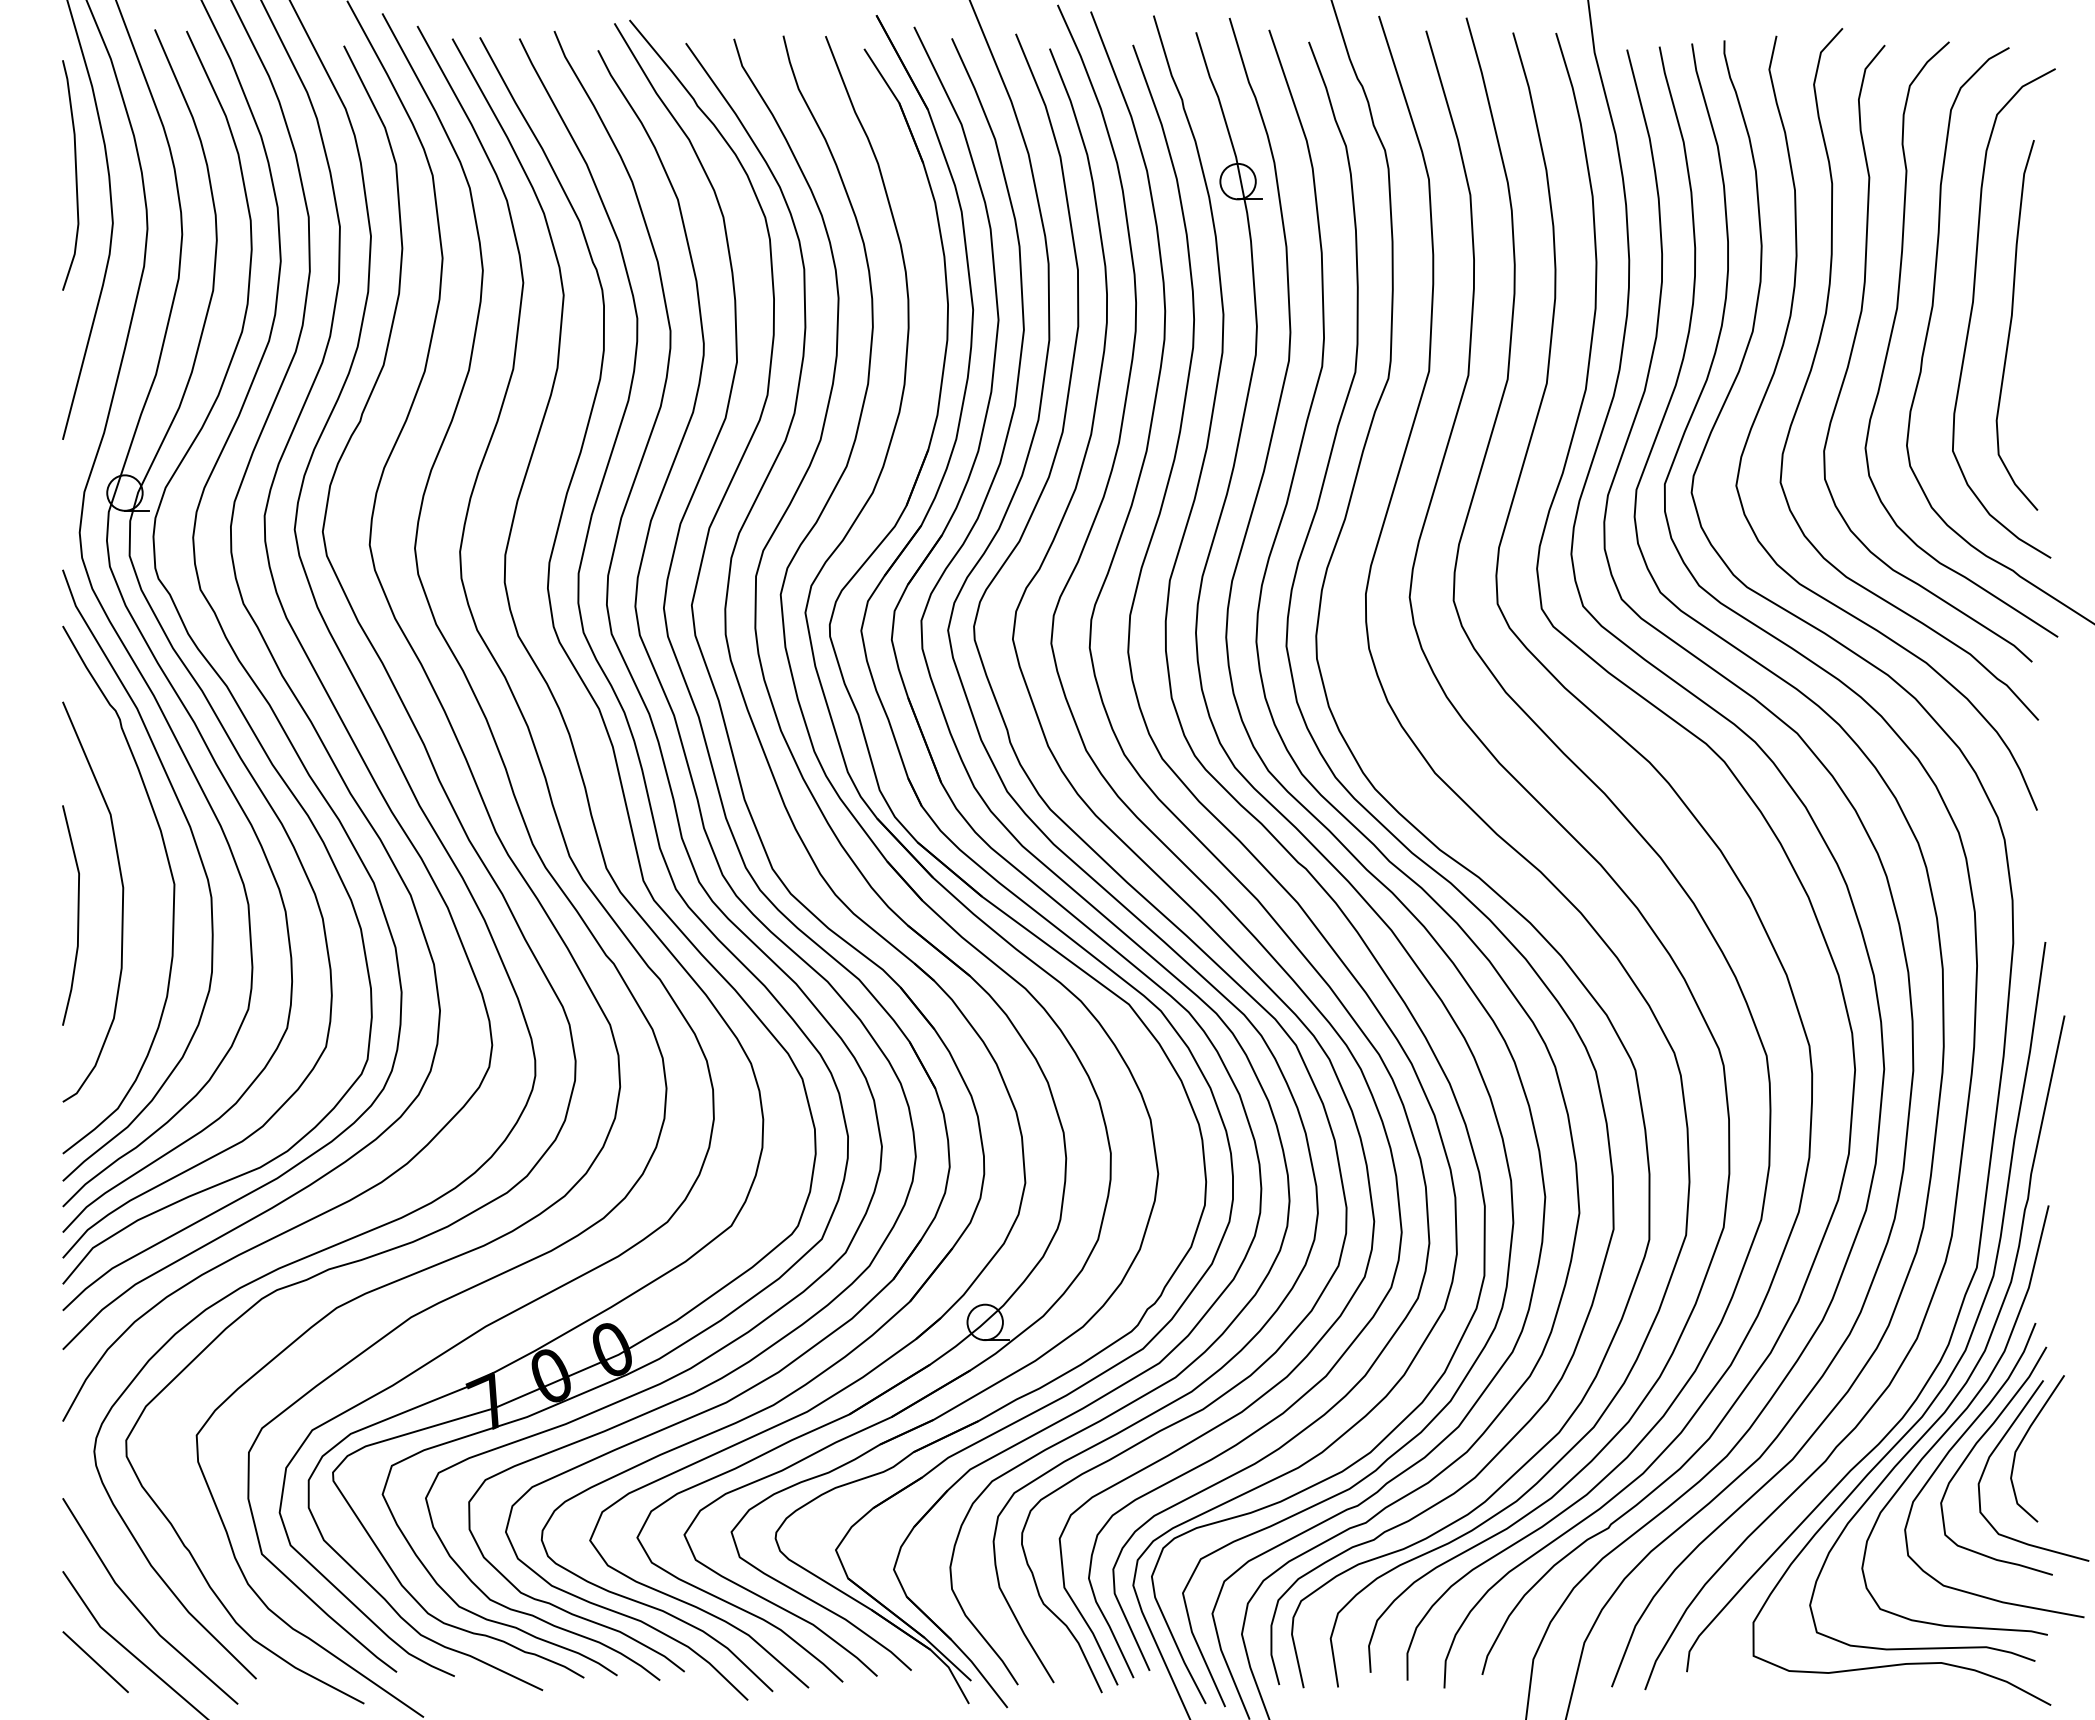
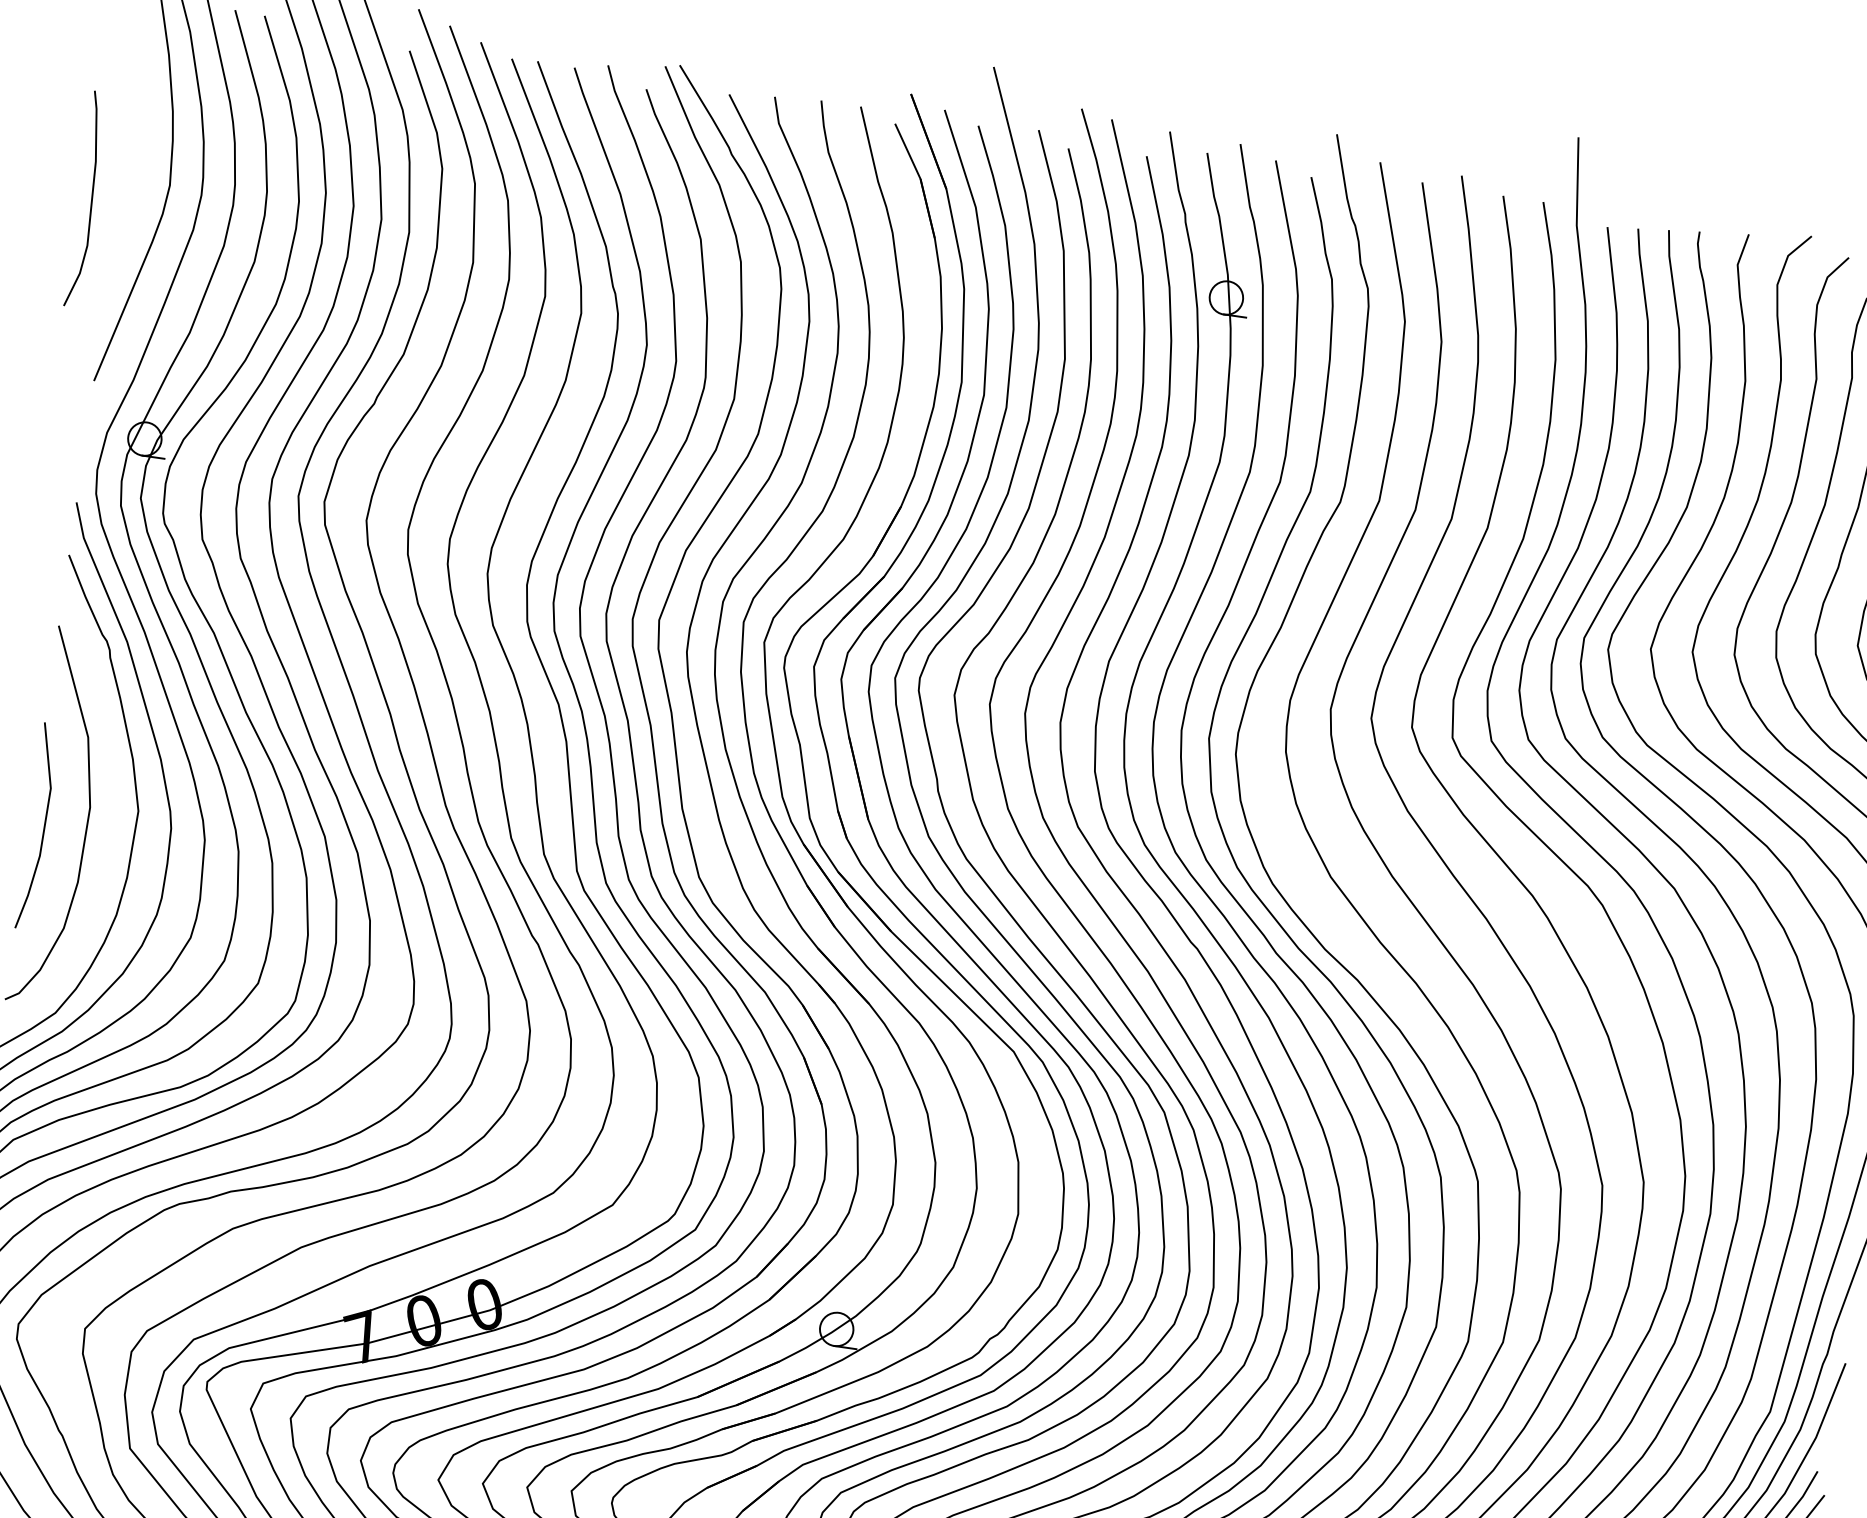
curve: (75, 175) -> (91, 200), moved

